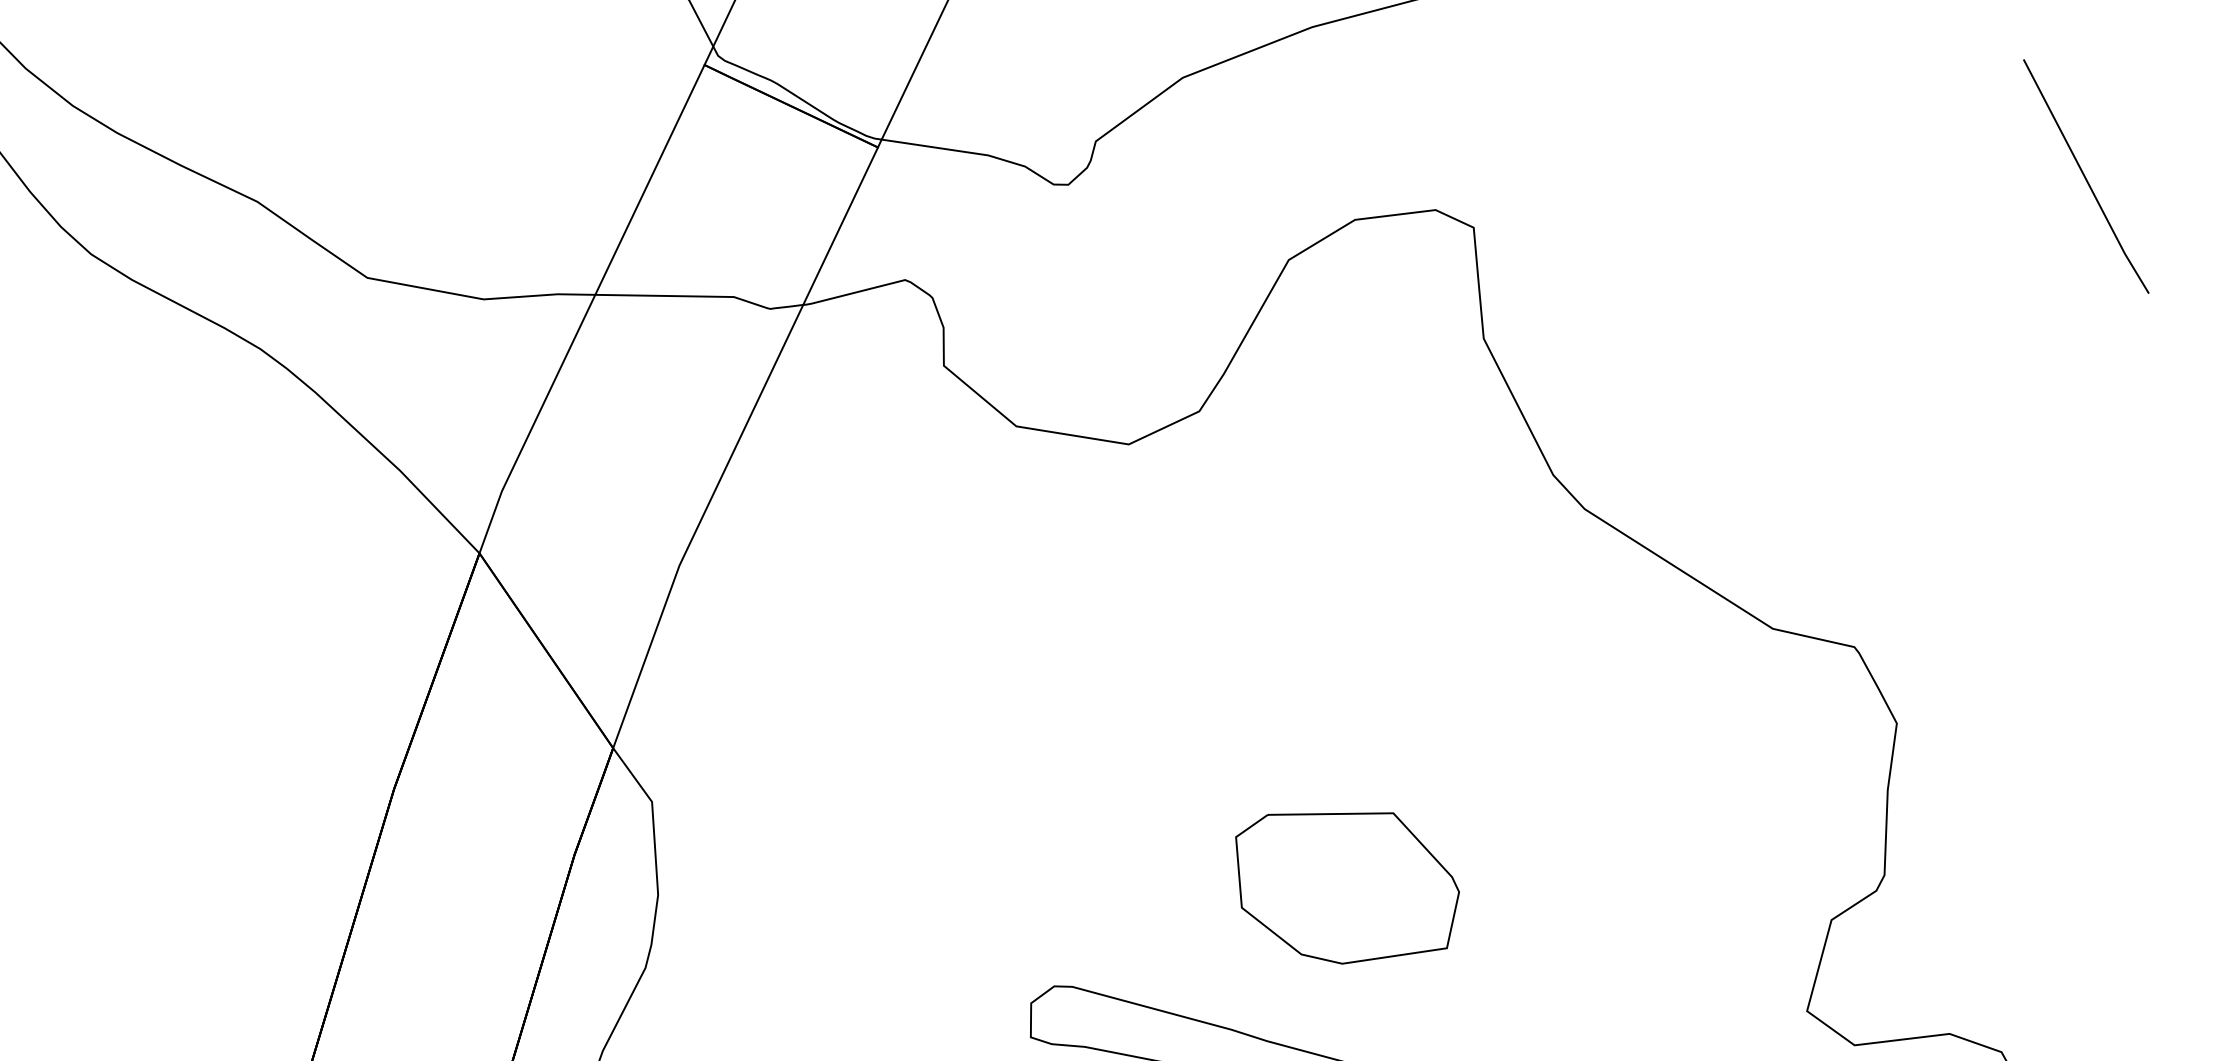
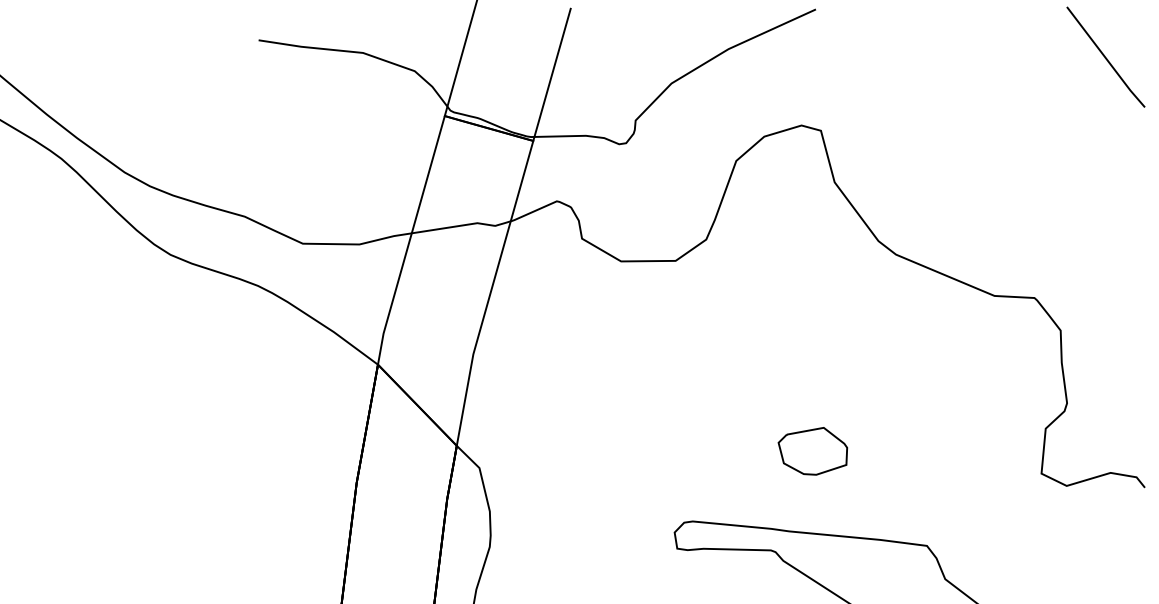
part: (1343, 884) -> (812, 451), size x0.62

